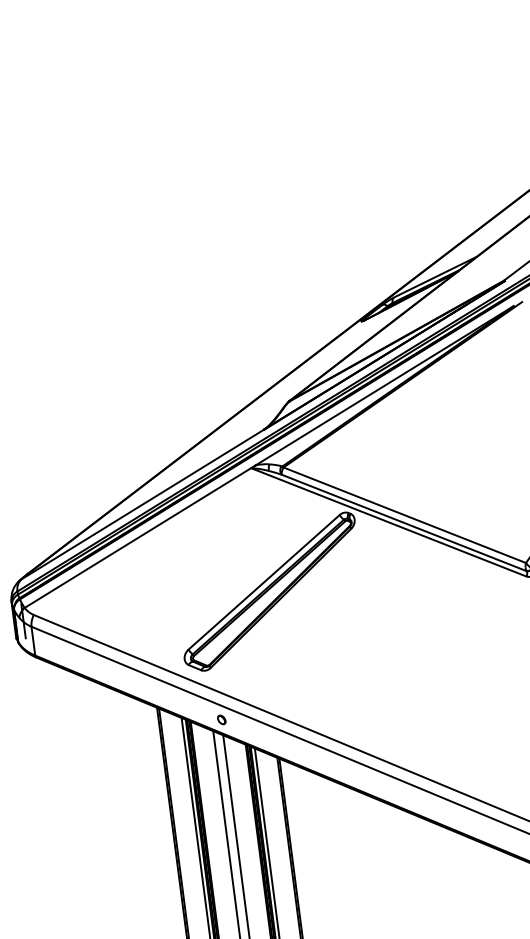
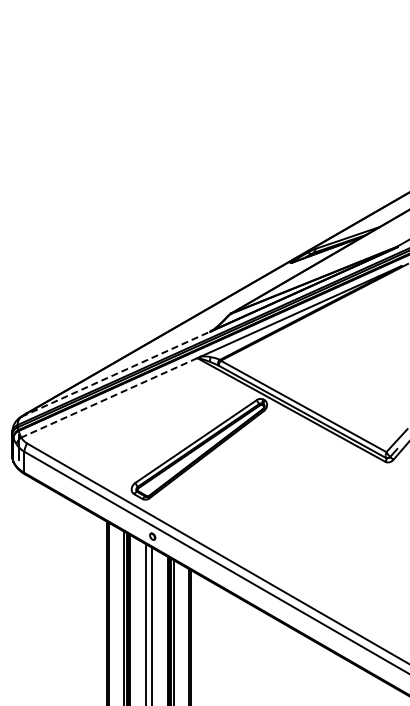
line: (142, 505) -> (115, 374), solid -> dashed
line: (138, 537) -> (109, 397), solid -> dashed

